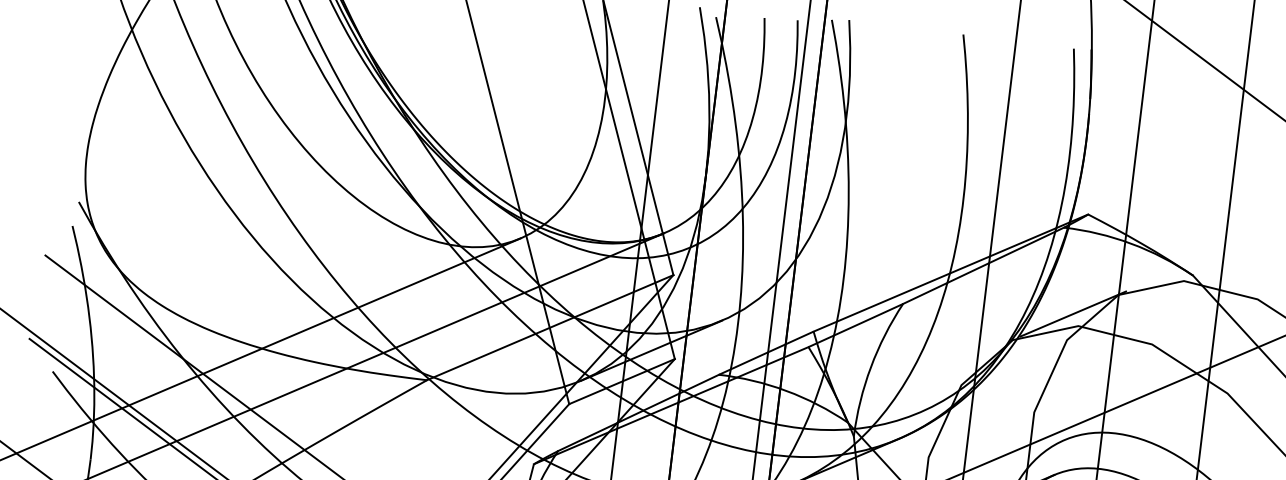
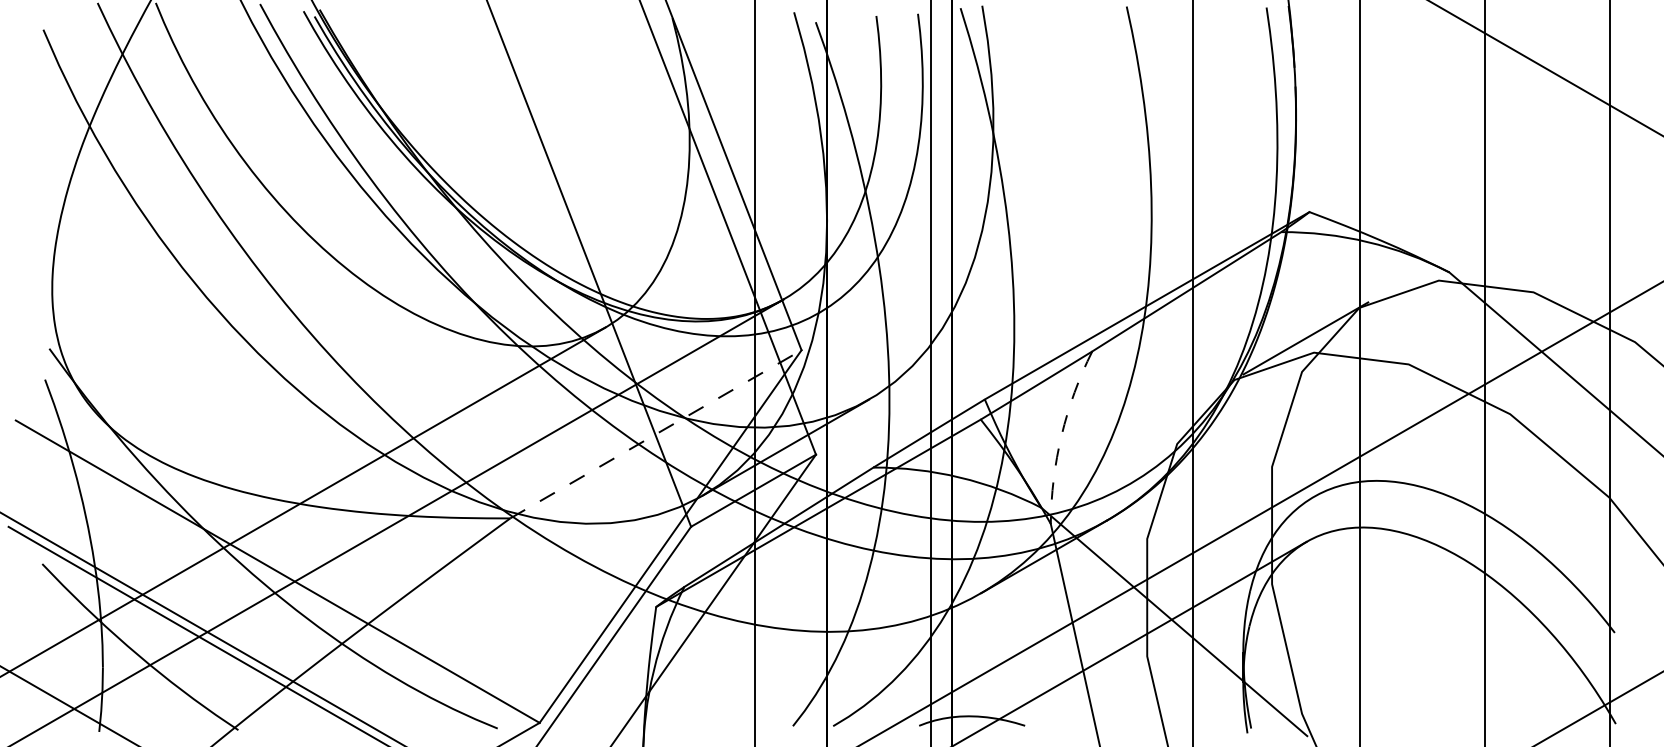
line: (550, 327) -> (656, 434), solid -> dashed
arc: (870, 367) -> (1061, 435), solid -> dashed

